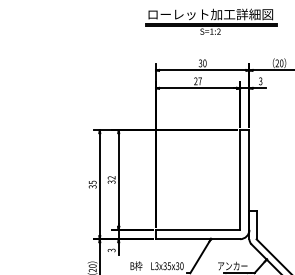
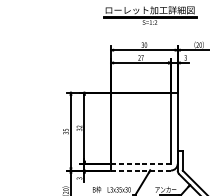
line: (198, 229) -> (141, 163), solid -> dashed
line: (198, 239) -> (141, 170), solid -> dashed

